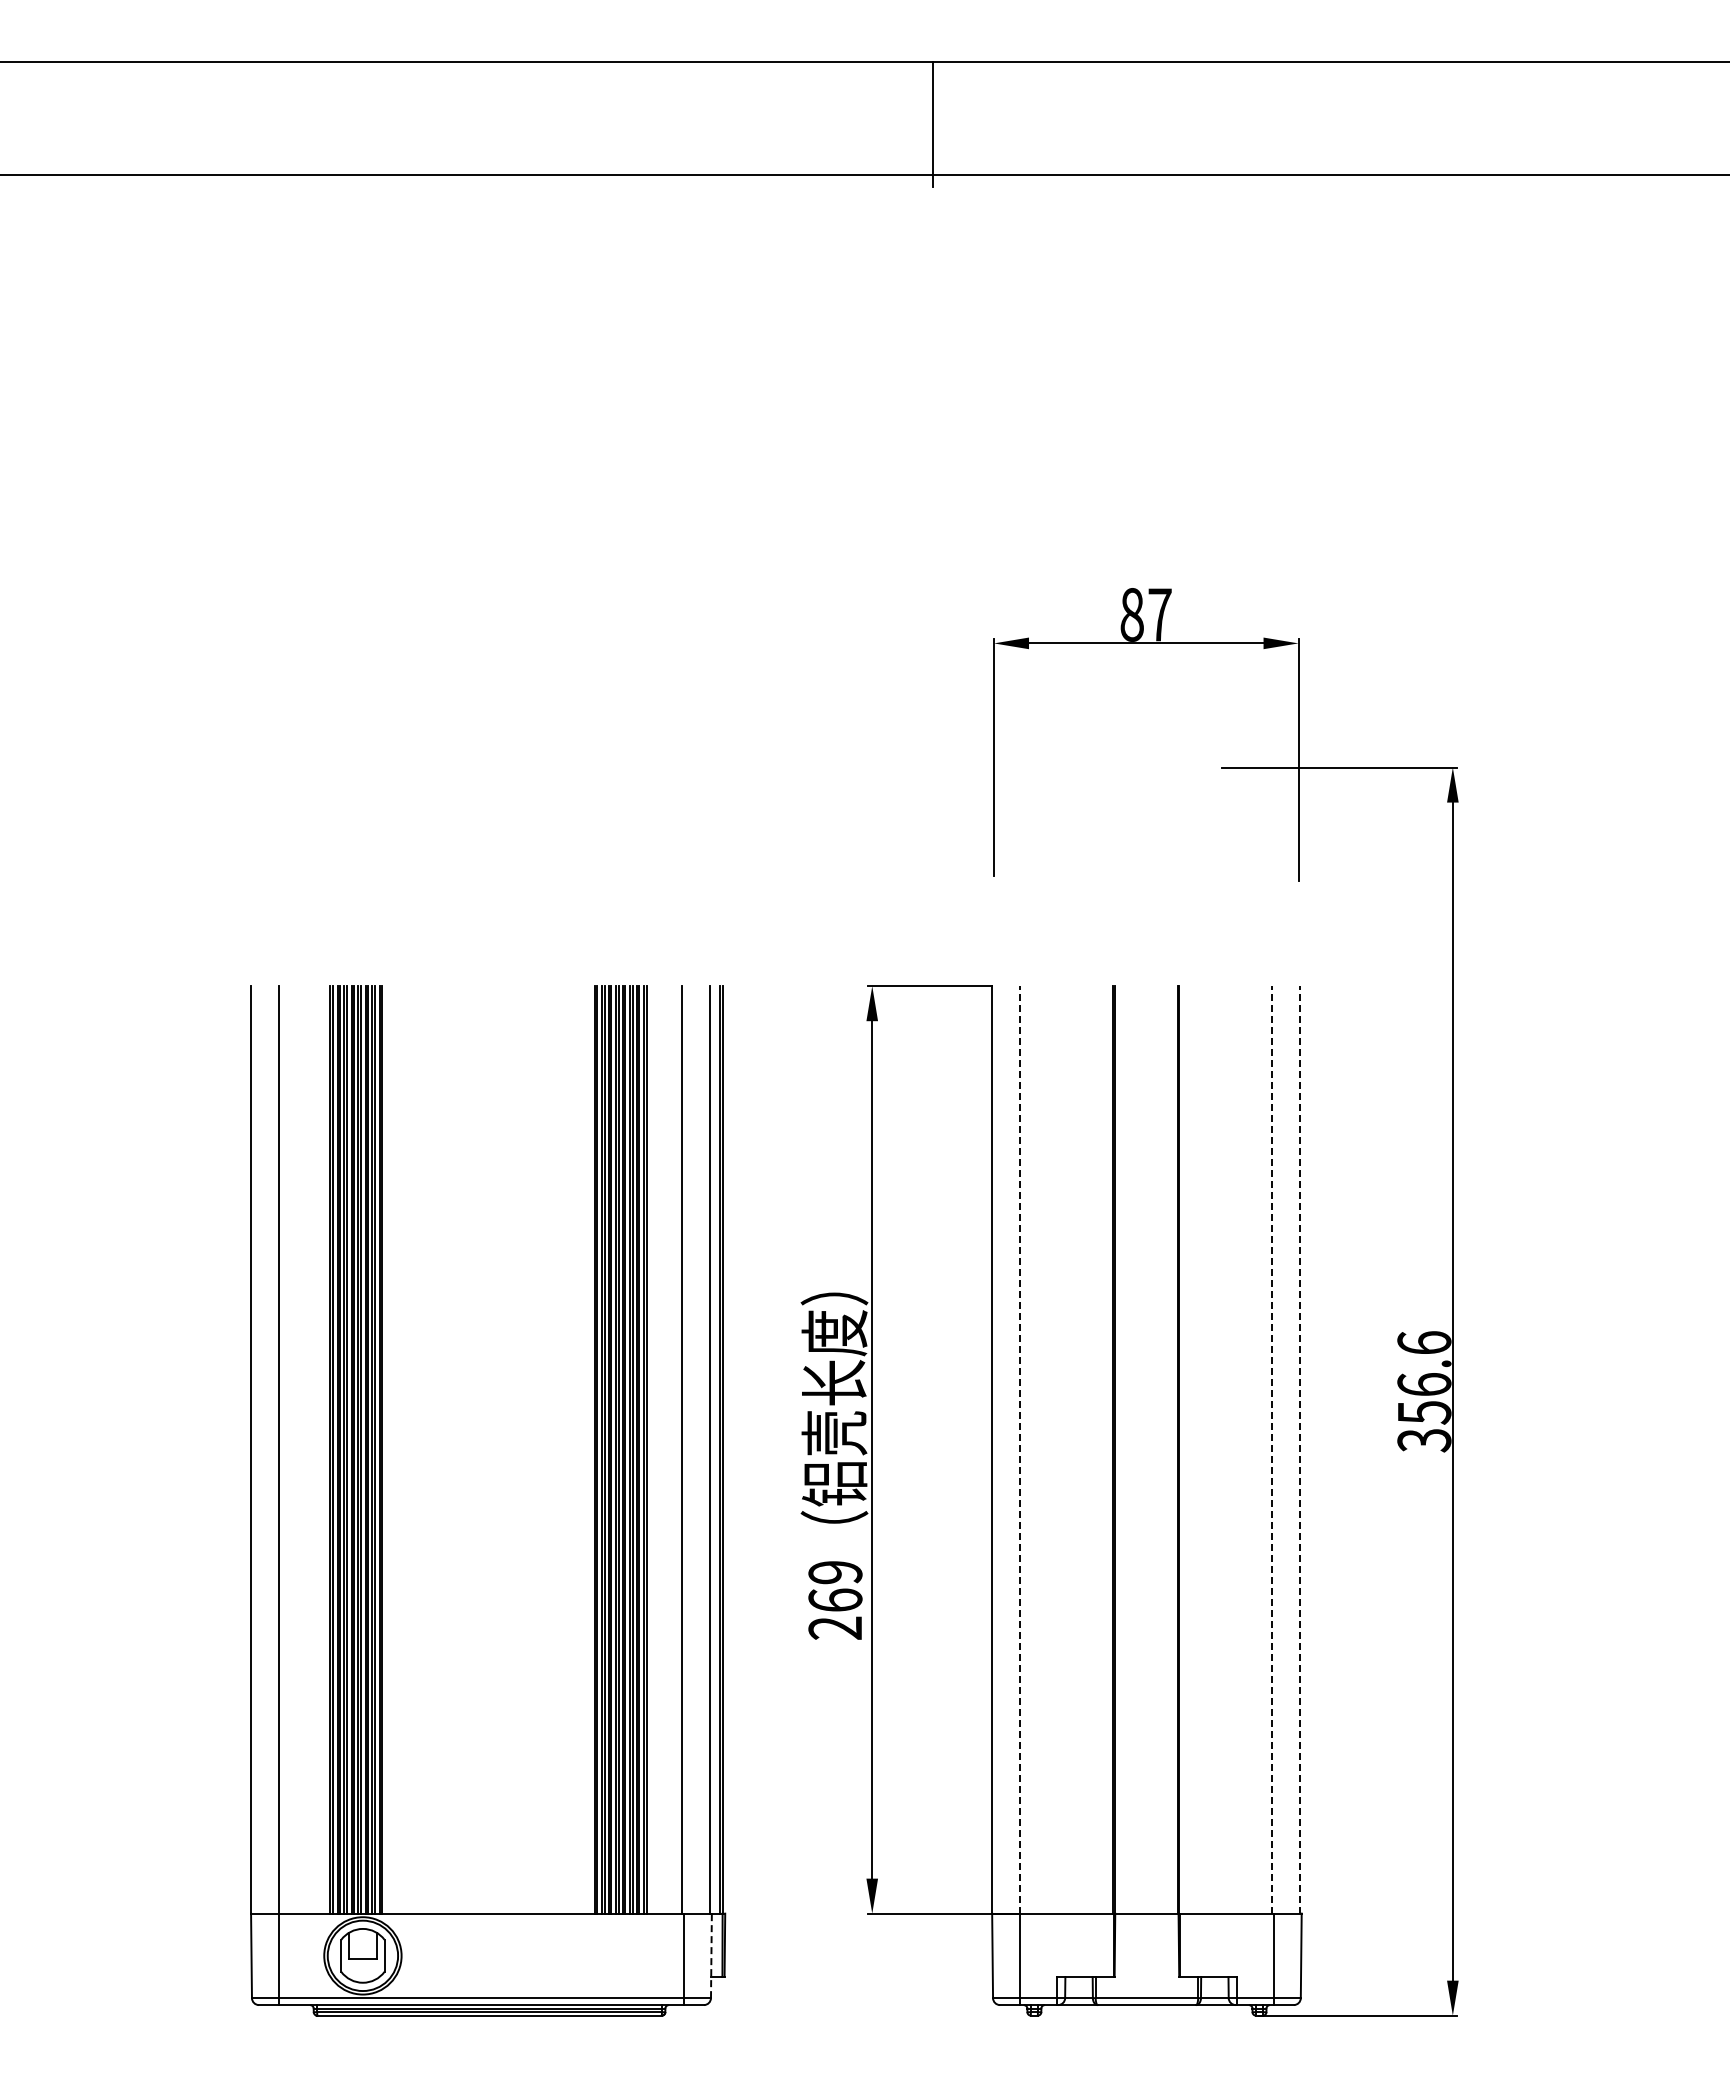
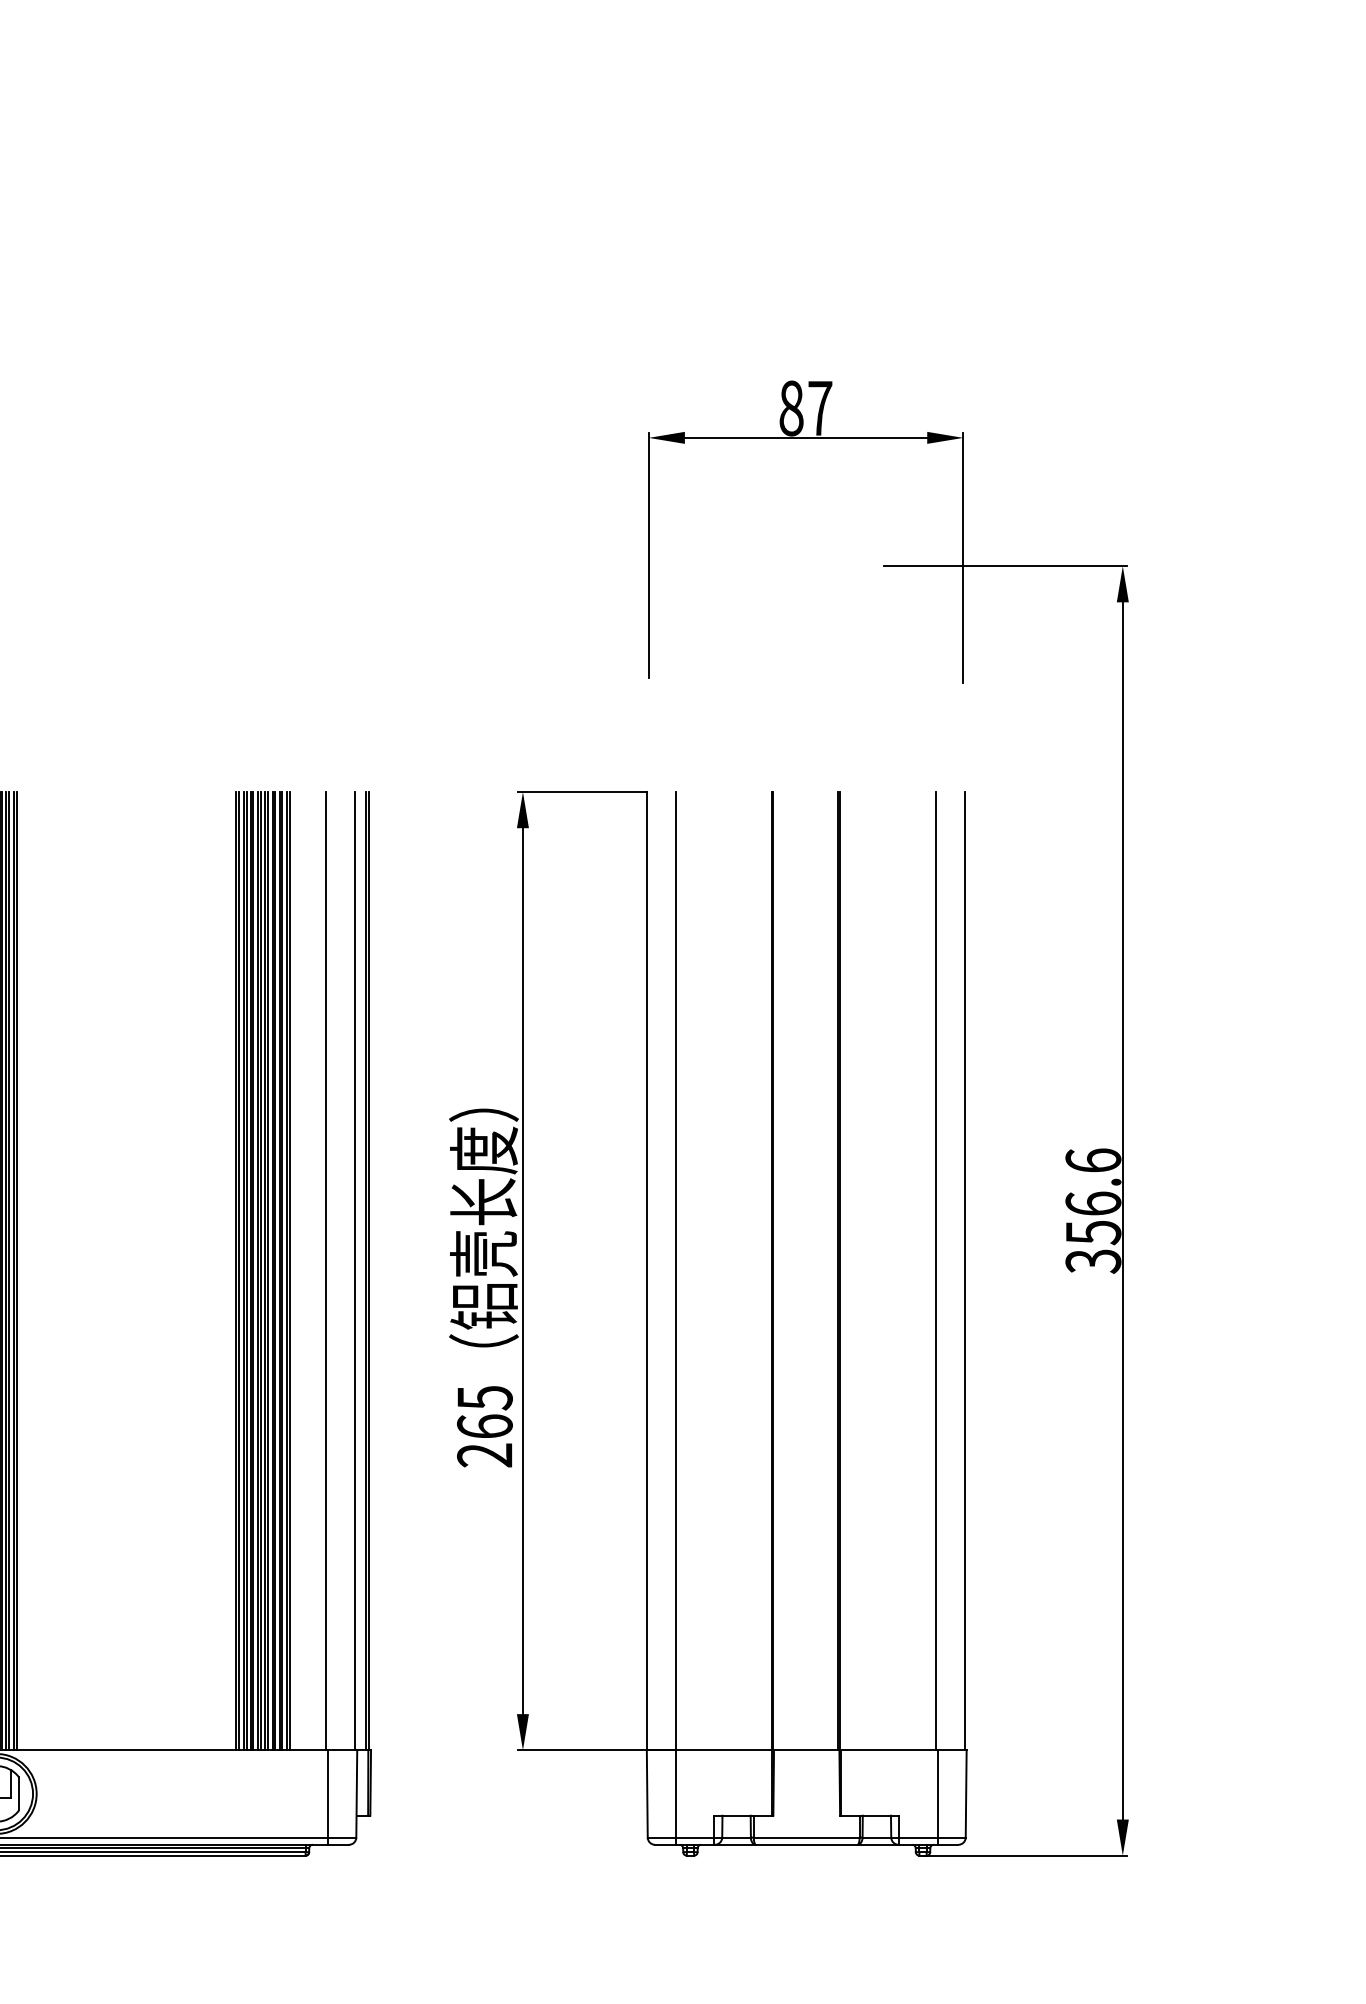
line: (1020, 1449) -> (676, 1270), dashed -> solid
line: (1272, 1449) -> (936, 1270), dashed -> solid
line: (1300, 1449) -> (965, 1270), dashed -> solid
text: (835, 1572) -> (484, 1397), 269 -> 265
line: (711, 1955) -> (356, 1793), dashed -> solid

